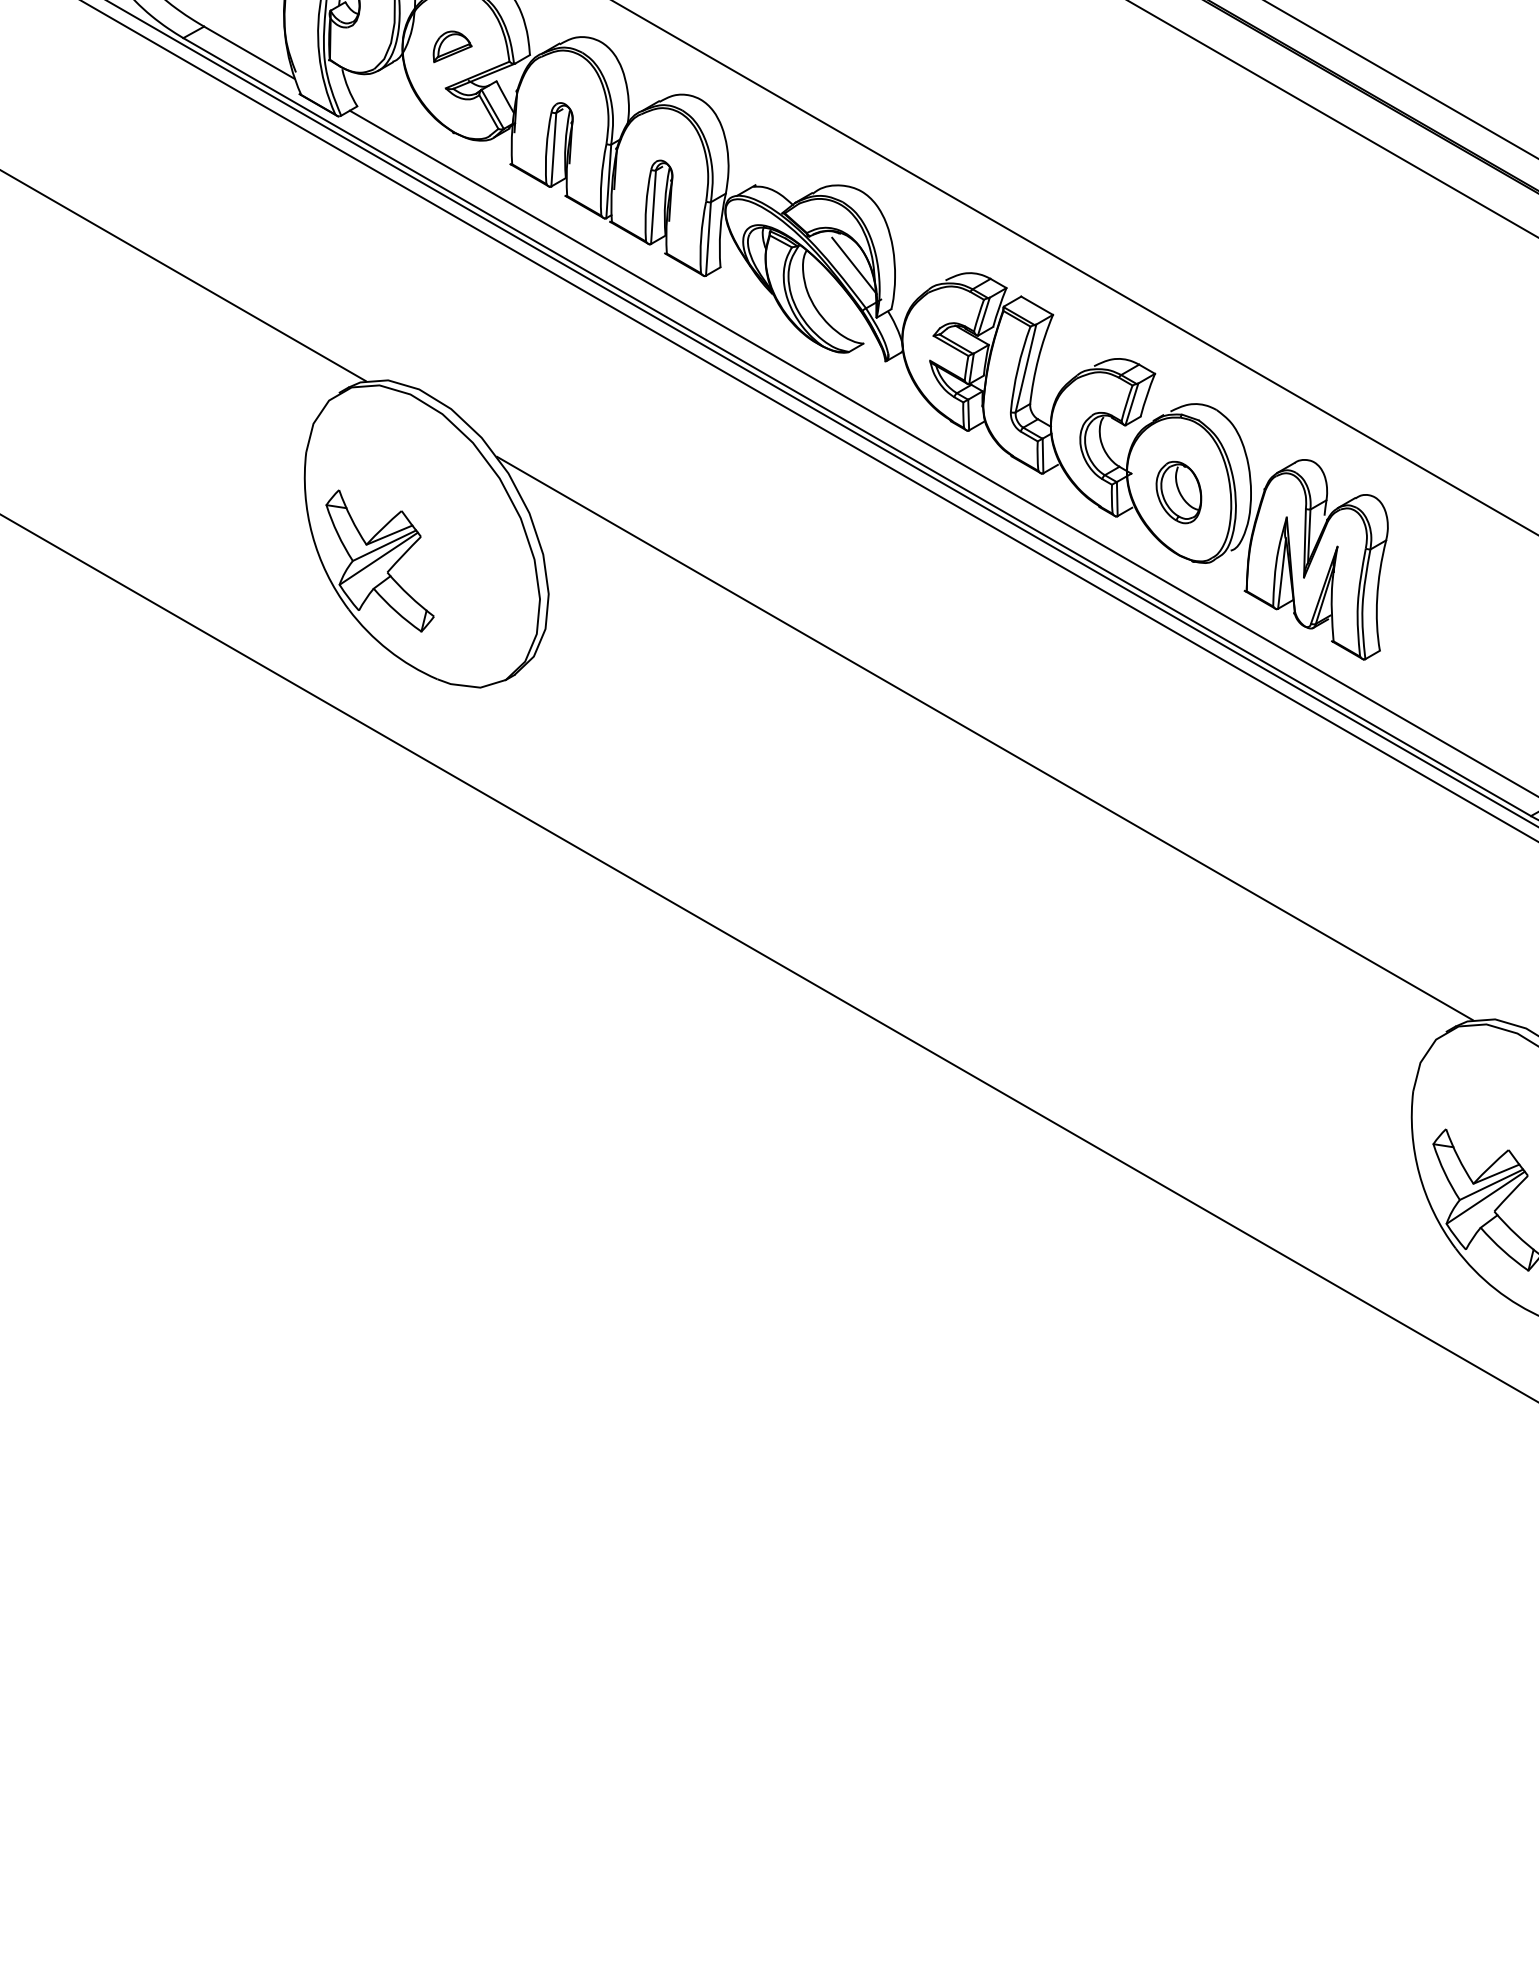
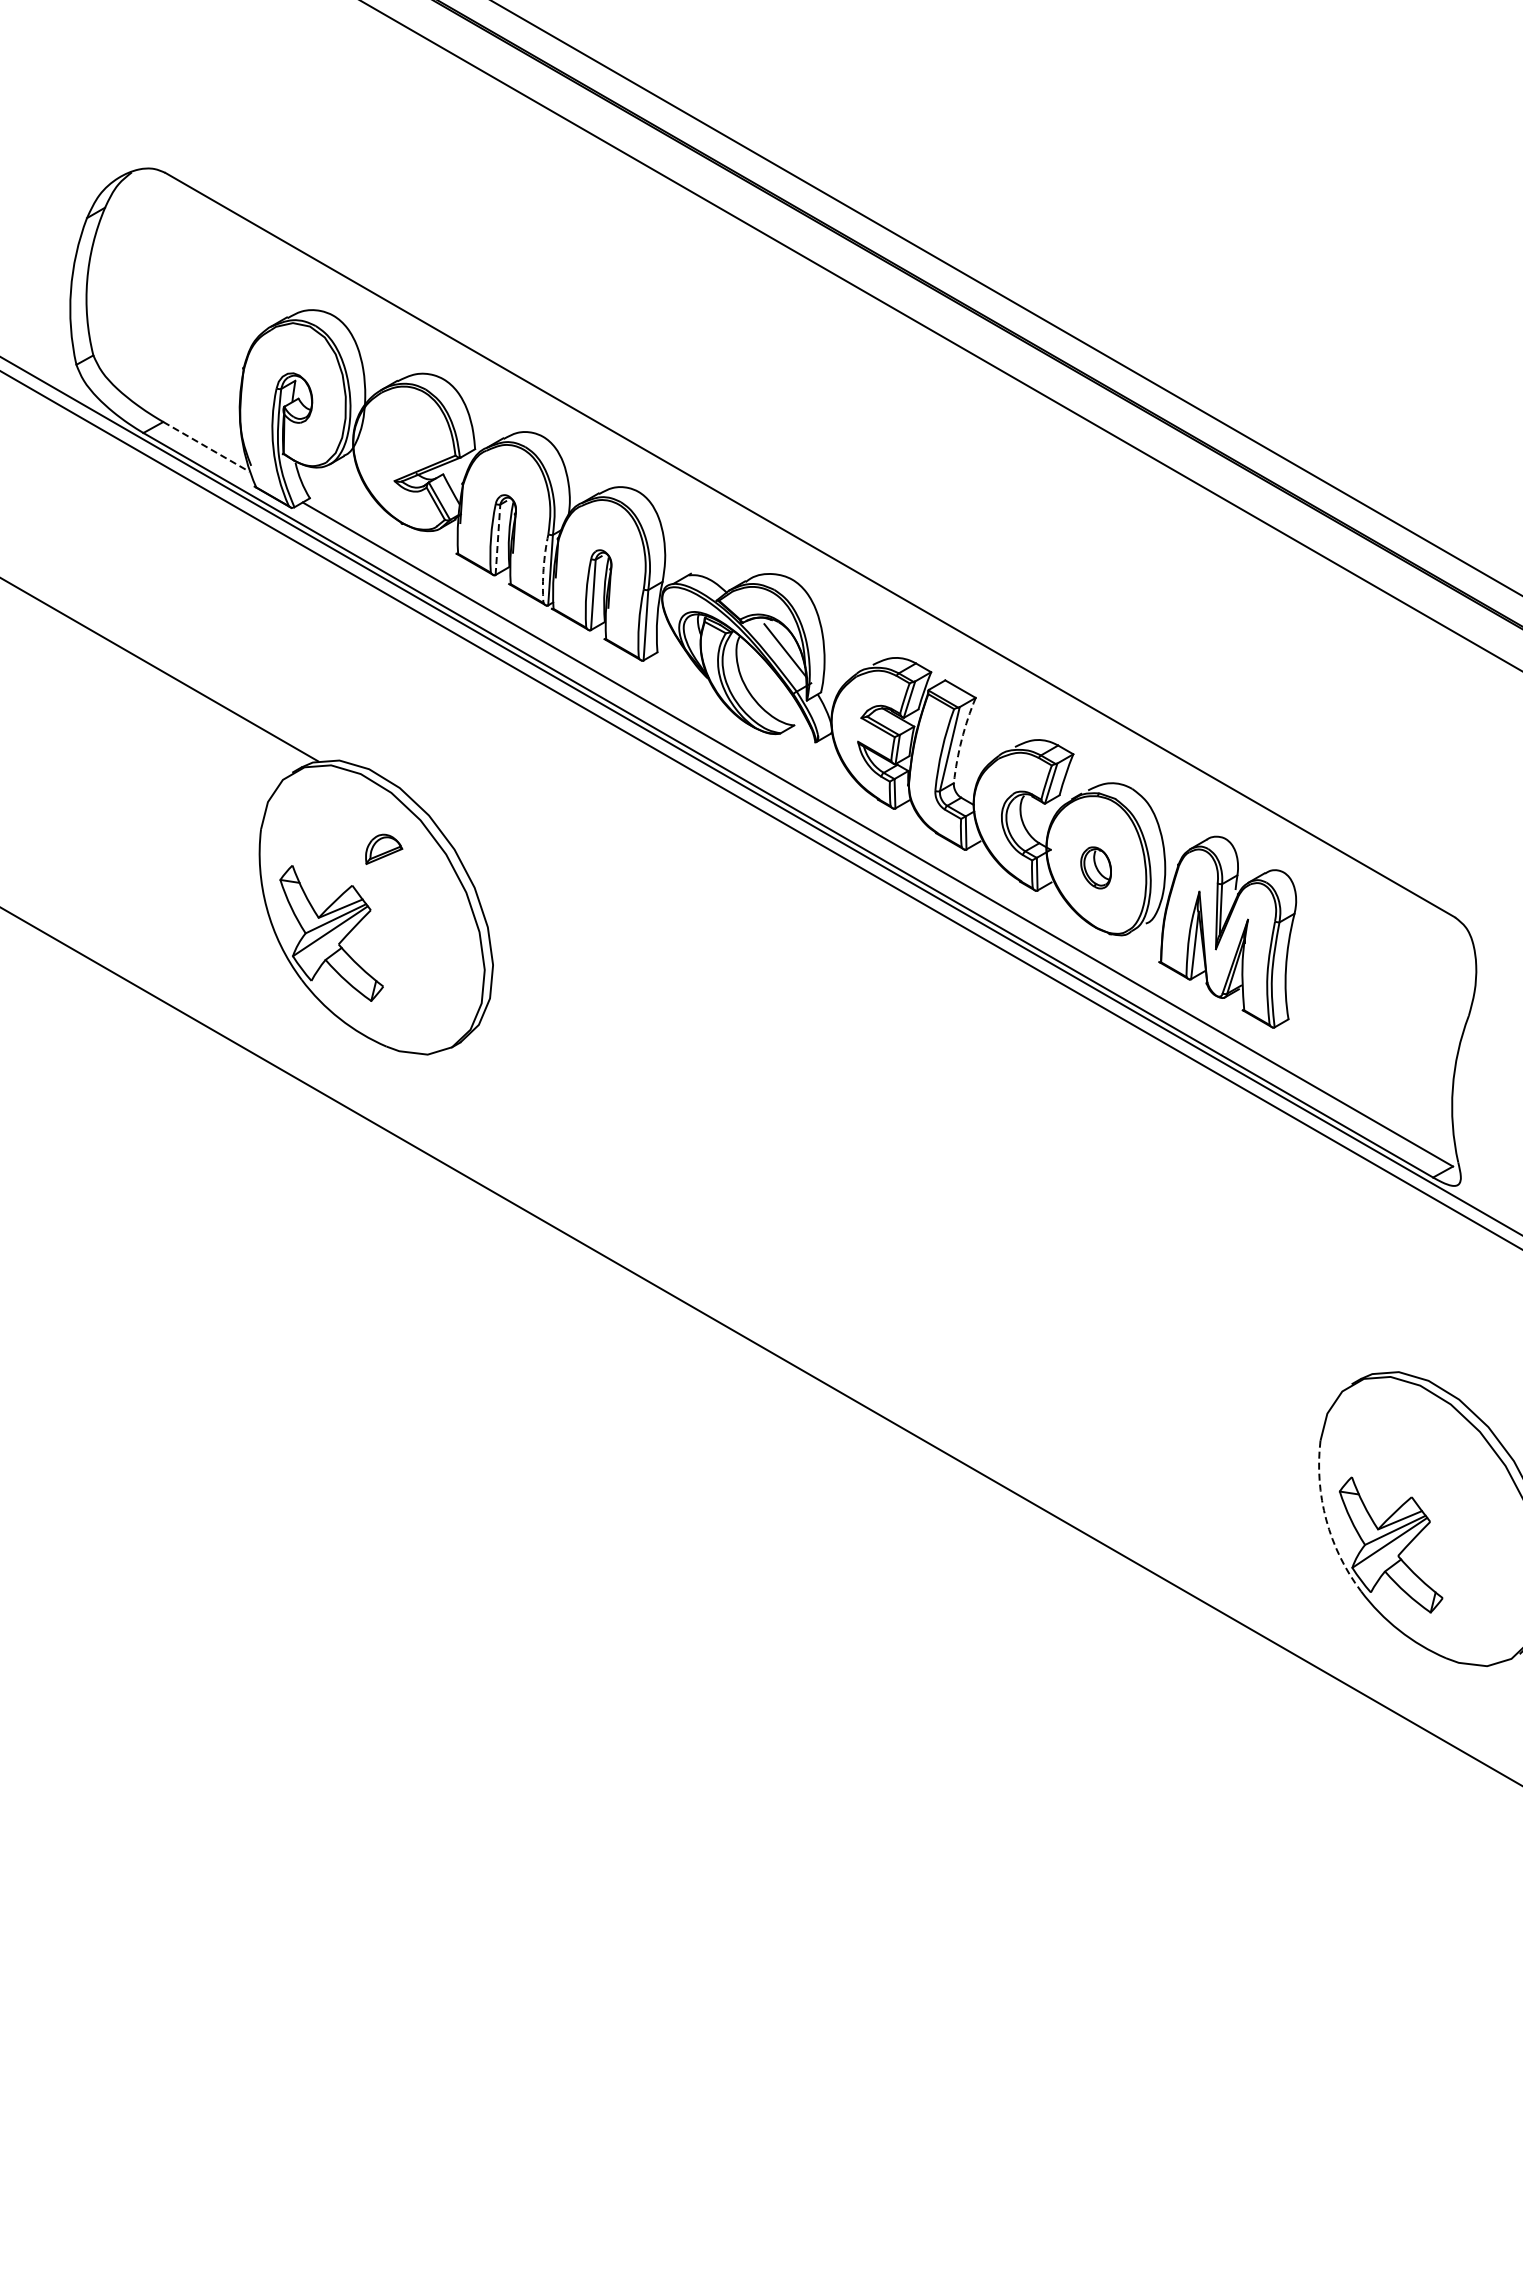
part: (453, 45) -> (384, 848), moved
line: (249, 52) -> (206, 446), solid -> dashed
line: (554, 149) -> (498, 539), solid -> dashed
arc: (601, 179) -> (543, 568), solid -> dashed
arc: (1038, 358) -> (961, 739), solid -> dashed
part: (1178, 492) -> (1095, 867), size x0.7
line: (984, 737) -> (910, 1102), removed
arc: (1419, 1173) -> (1326, 1519), solid -> dashed

